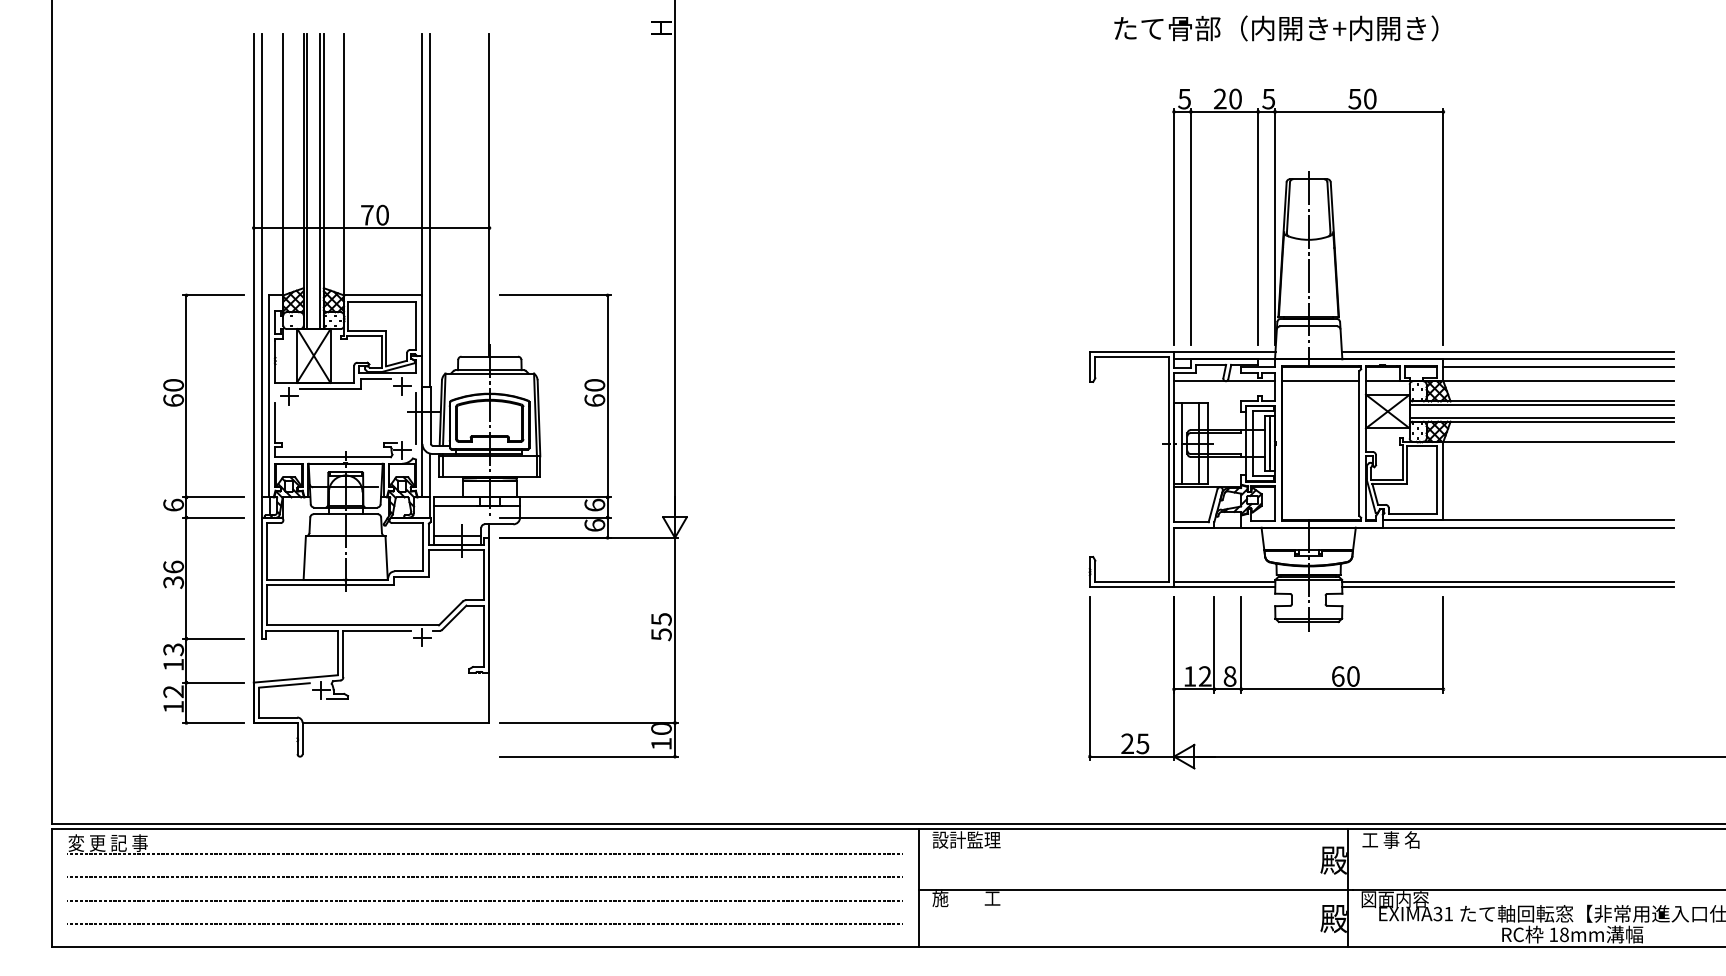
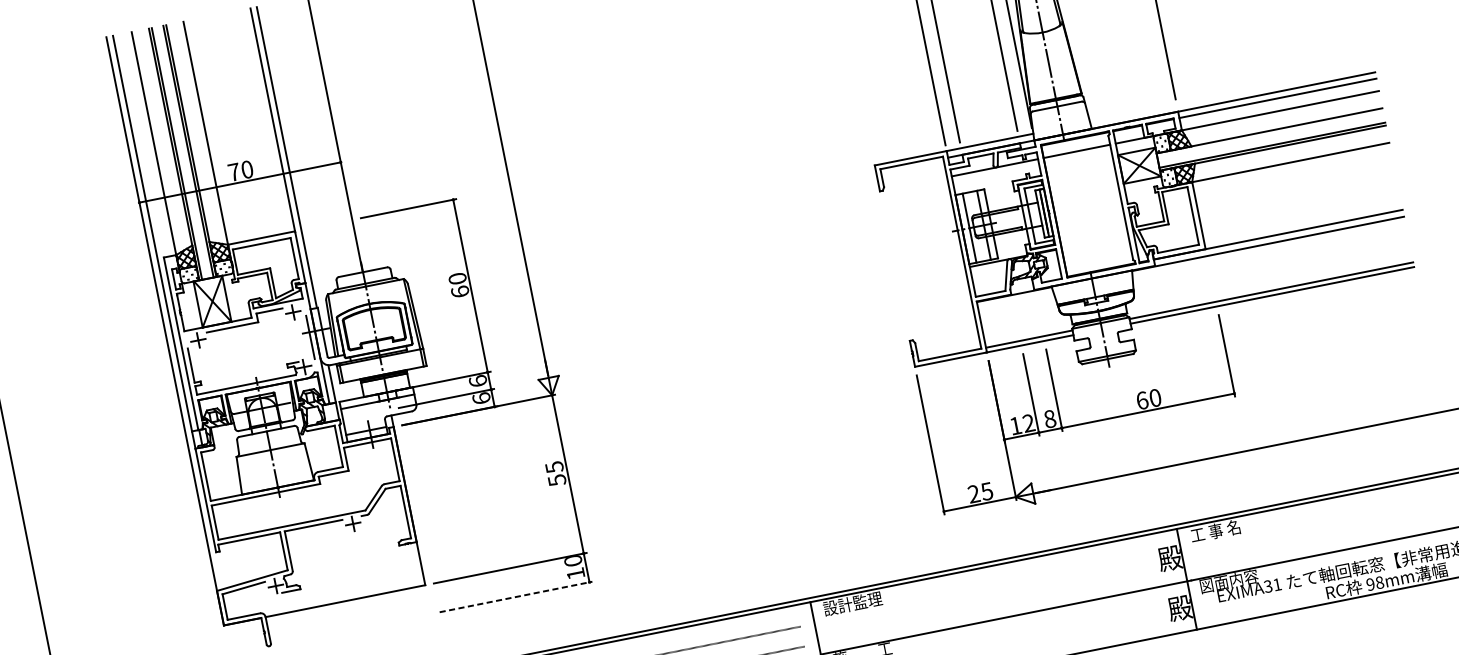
line: (1507, 351) -> (1231, 94), removed
line: (1541, 404) -> (1269, 133), removed
part: (203, 517) -> (145, 458), removed
line: (589, 756) -> (516, 596), solid -> dashed
text: (1553, 934) -> (1370, 584), 18mm -> 98mm

